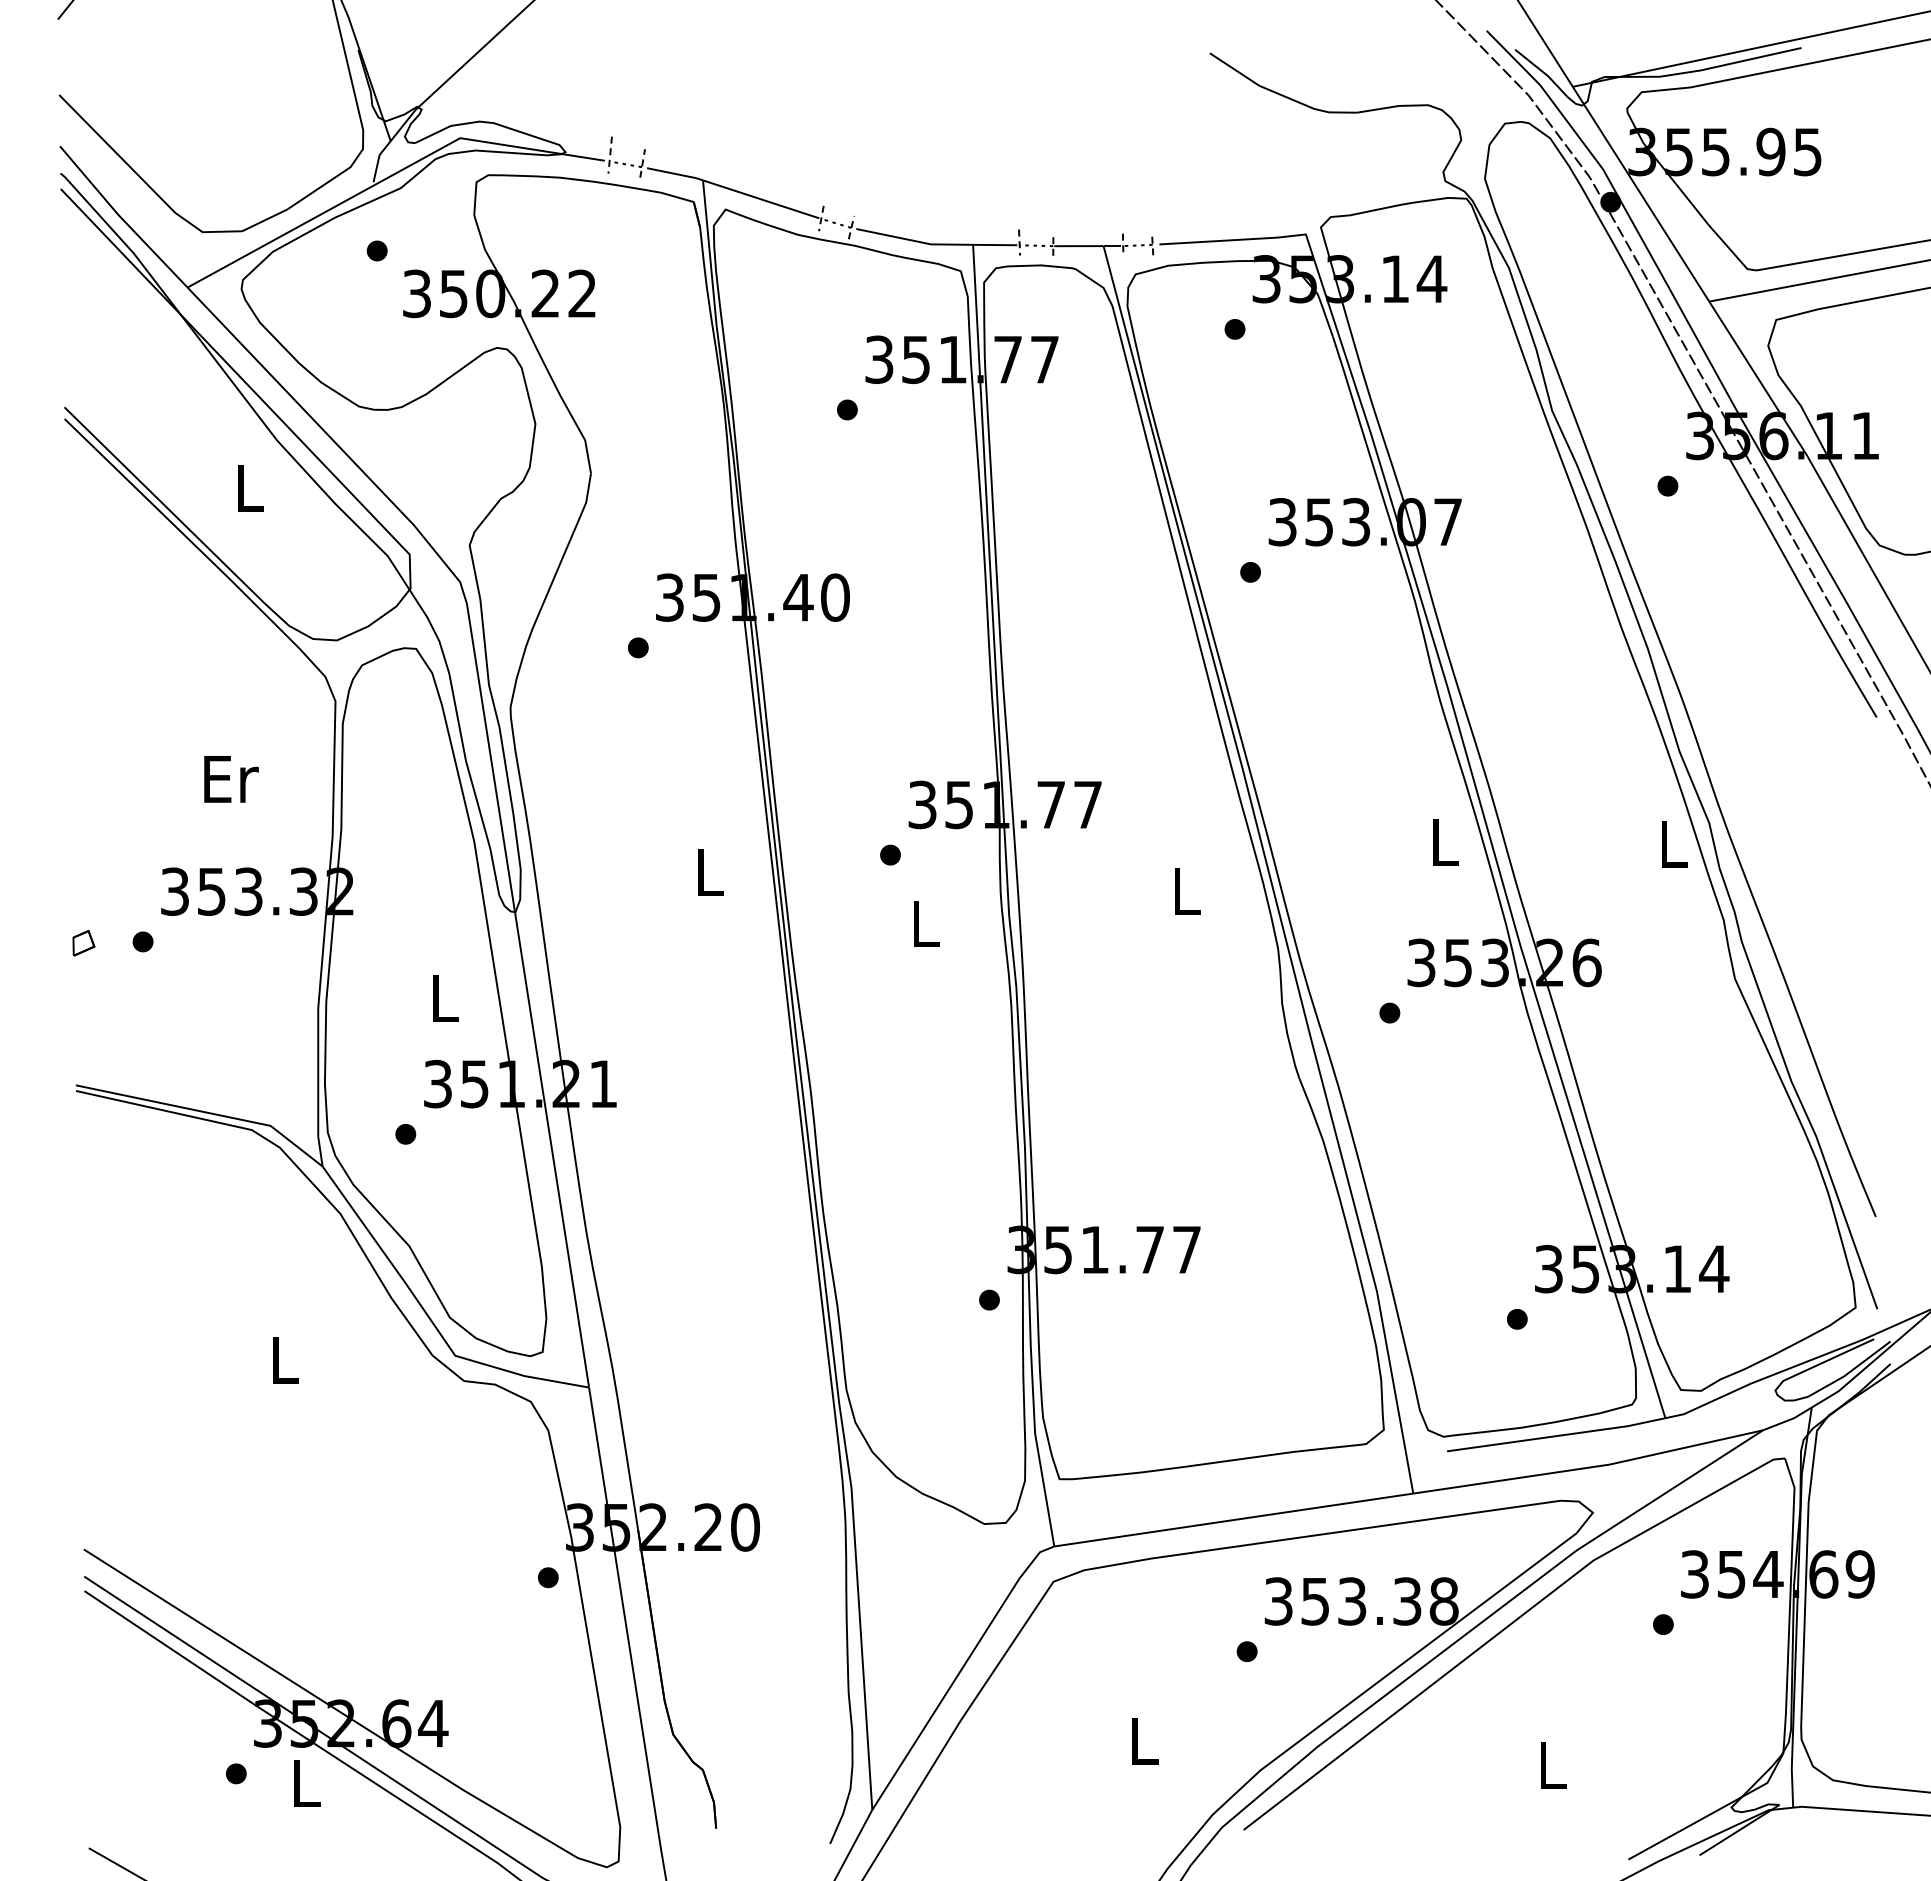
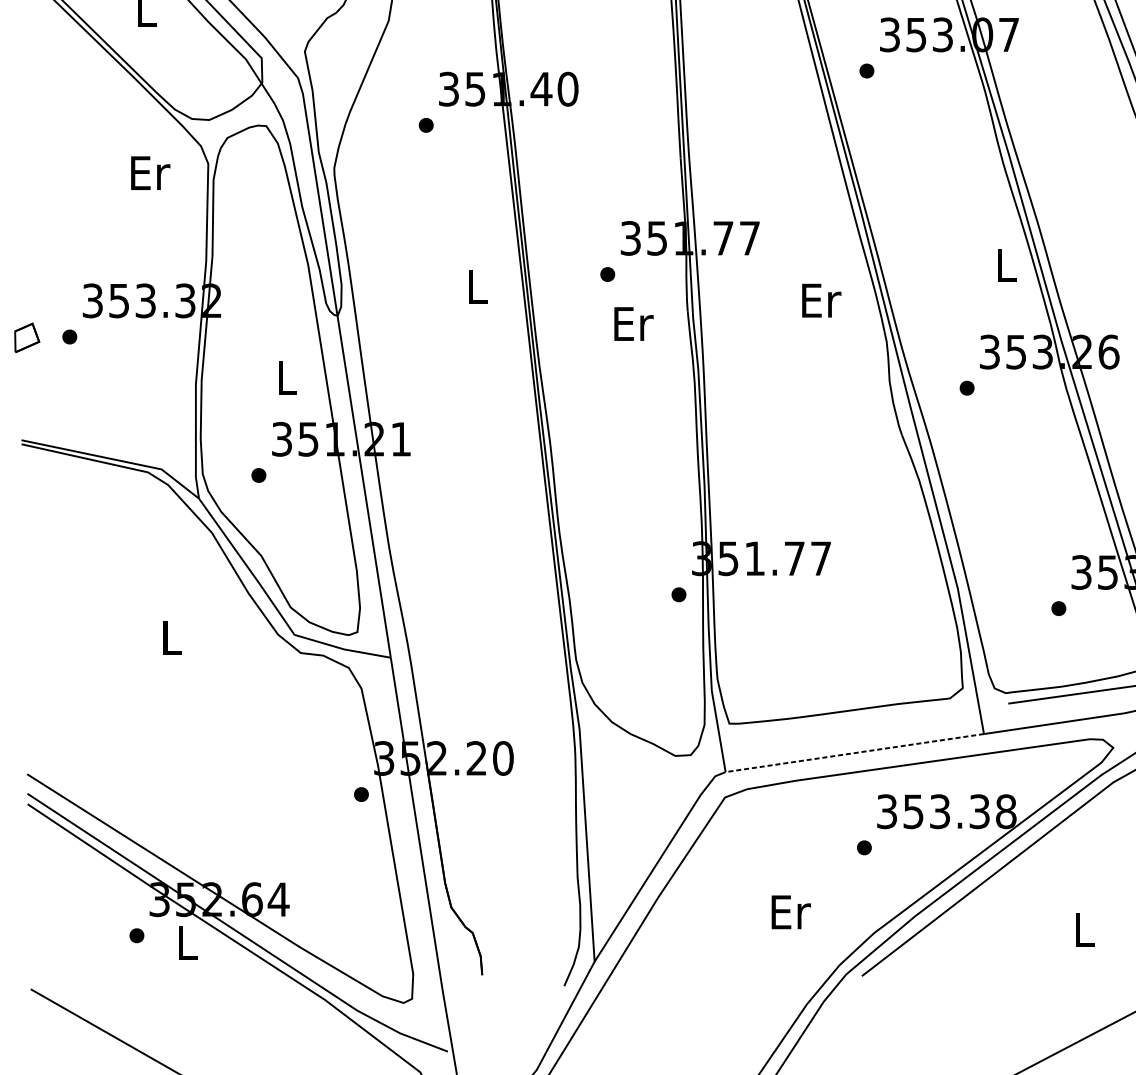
text: (231, 779) -> (150, 173), moved
text: (1187, 891) -> (821, 300), L -> Er
text: (926, 923) -> (633, 323), L -> Er
part: (83, 943) -> (26, 338), size x1.6
line: (1233, 1520) -> (854, 753), solid -> dashed
text: (1145, 1741) -> (791, 912), L -> Er

